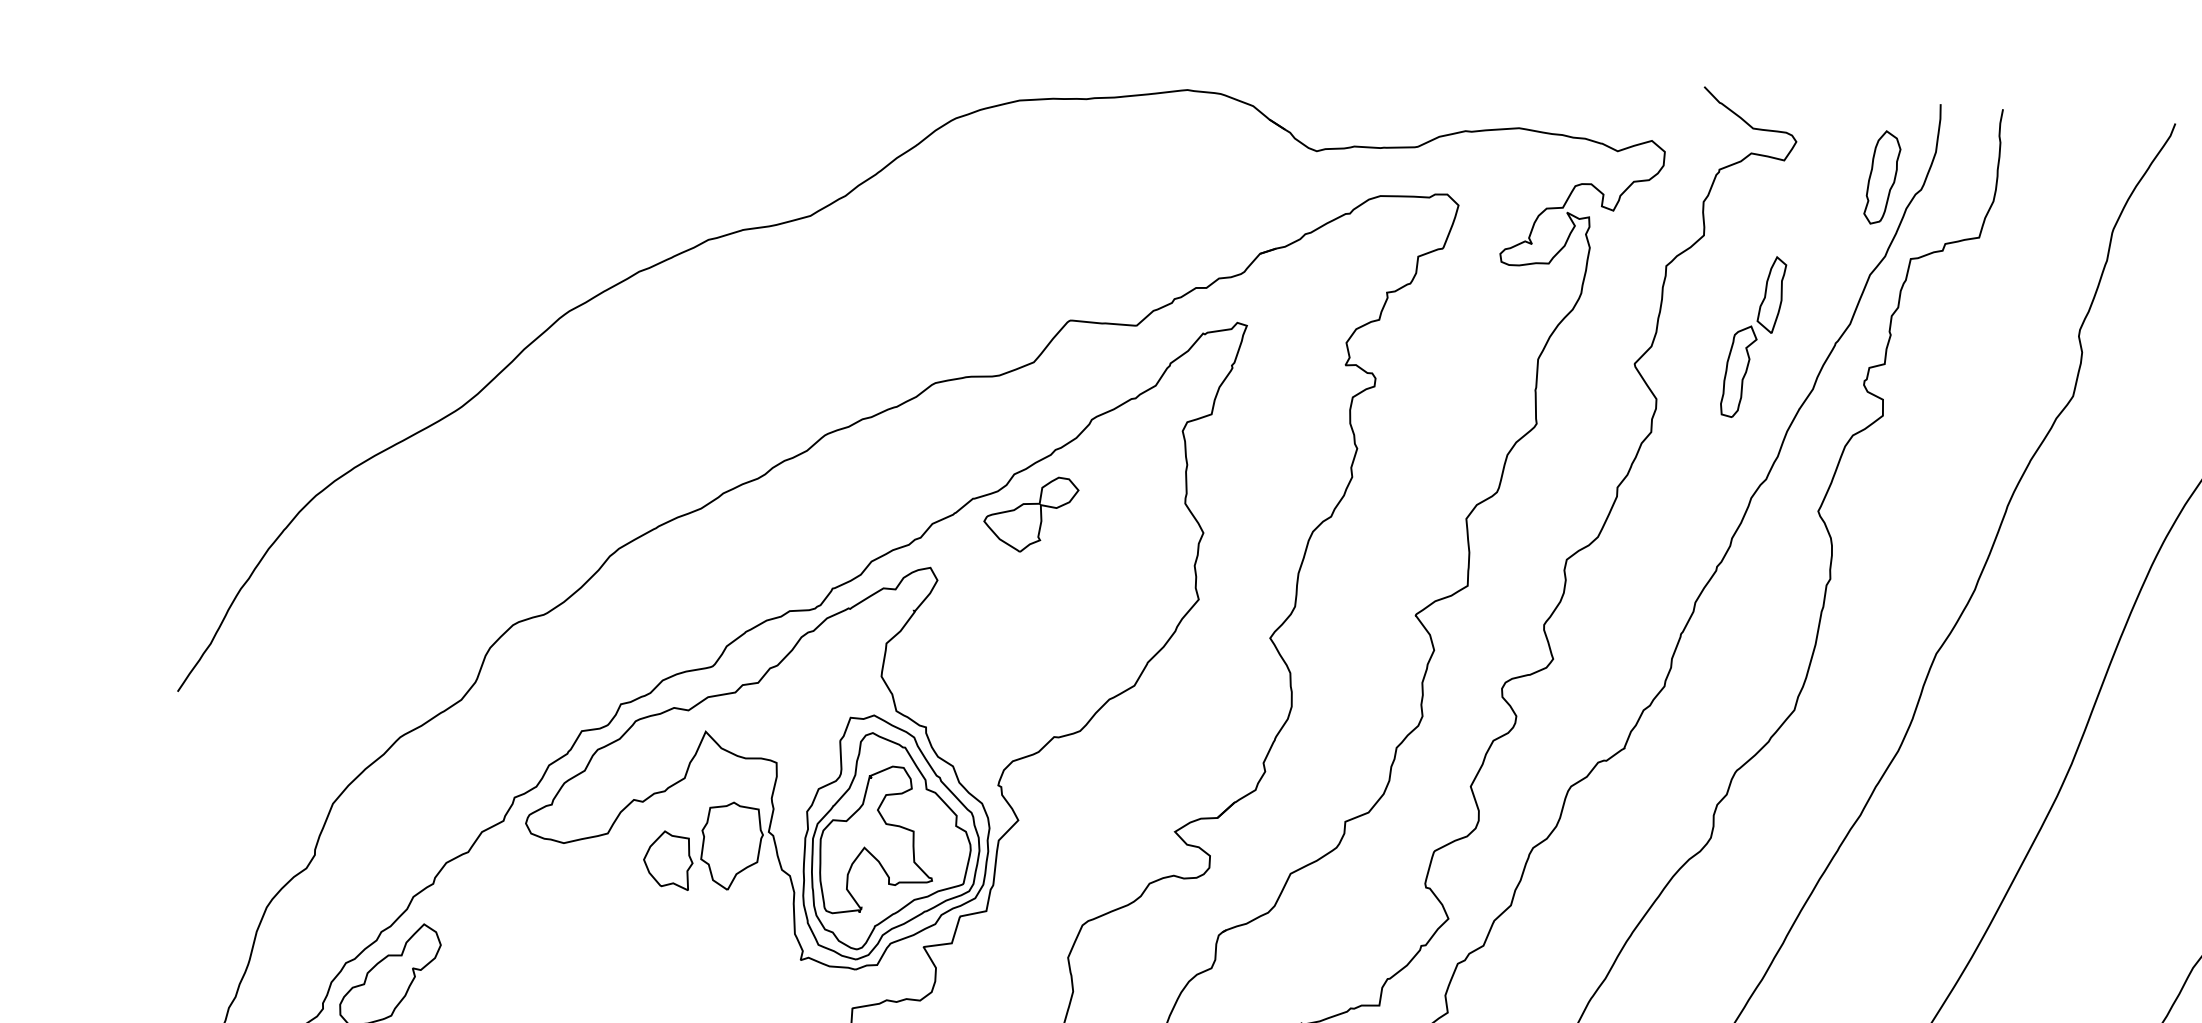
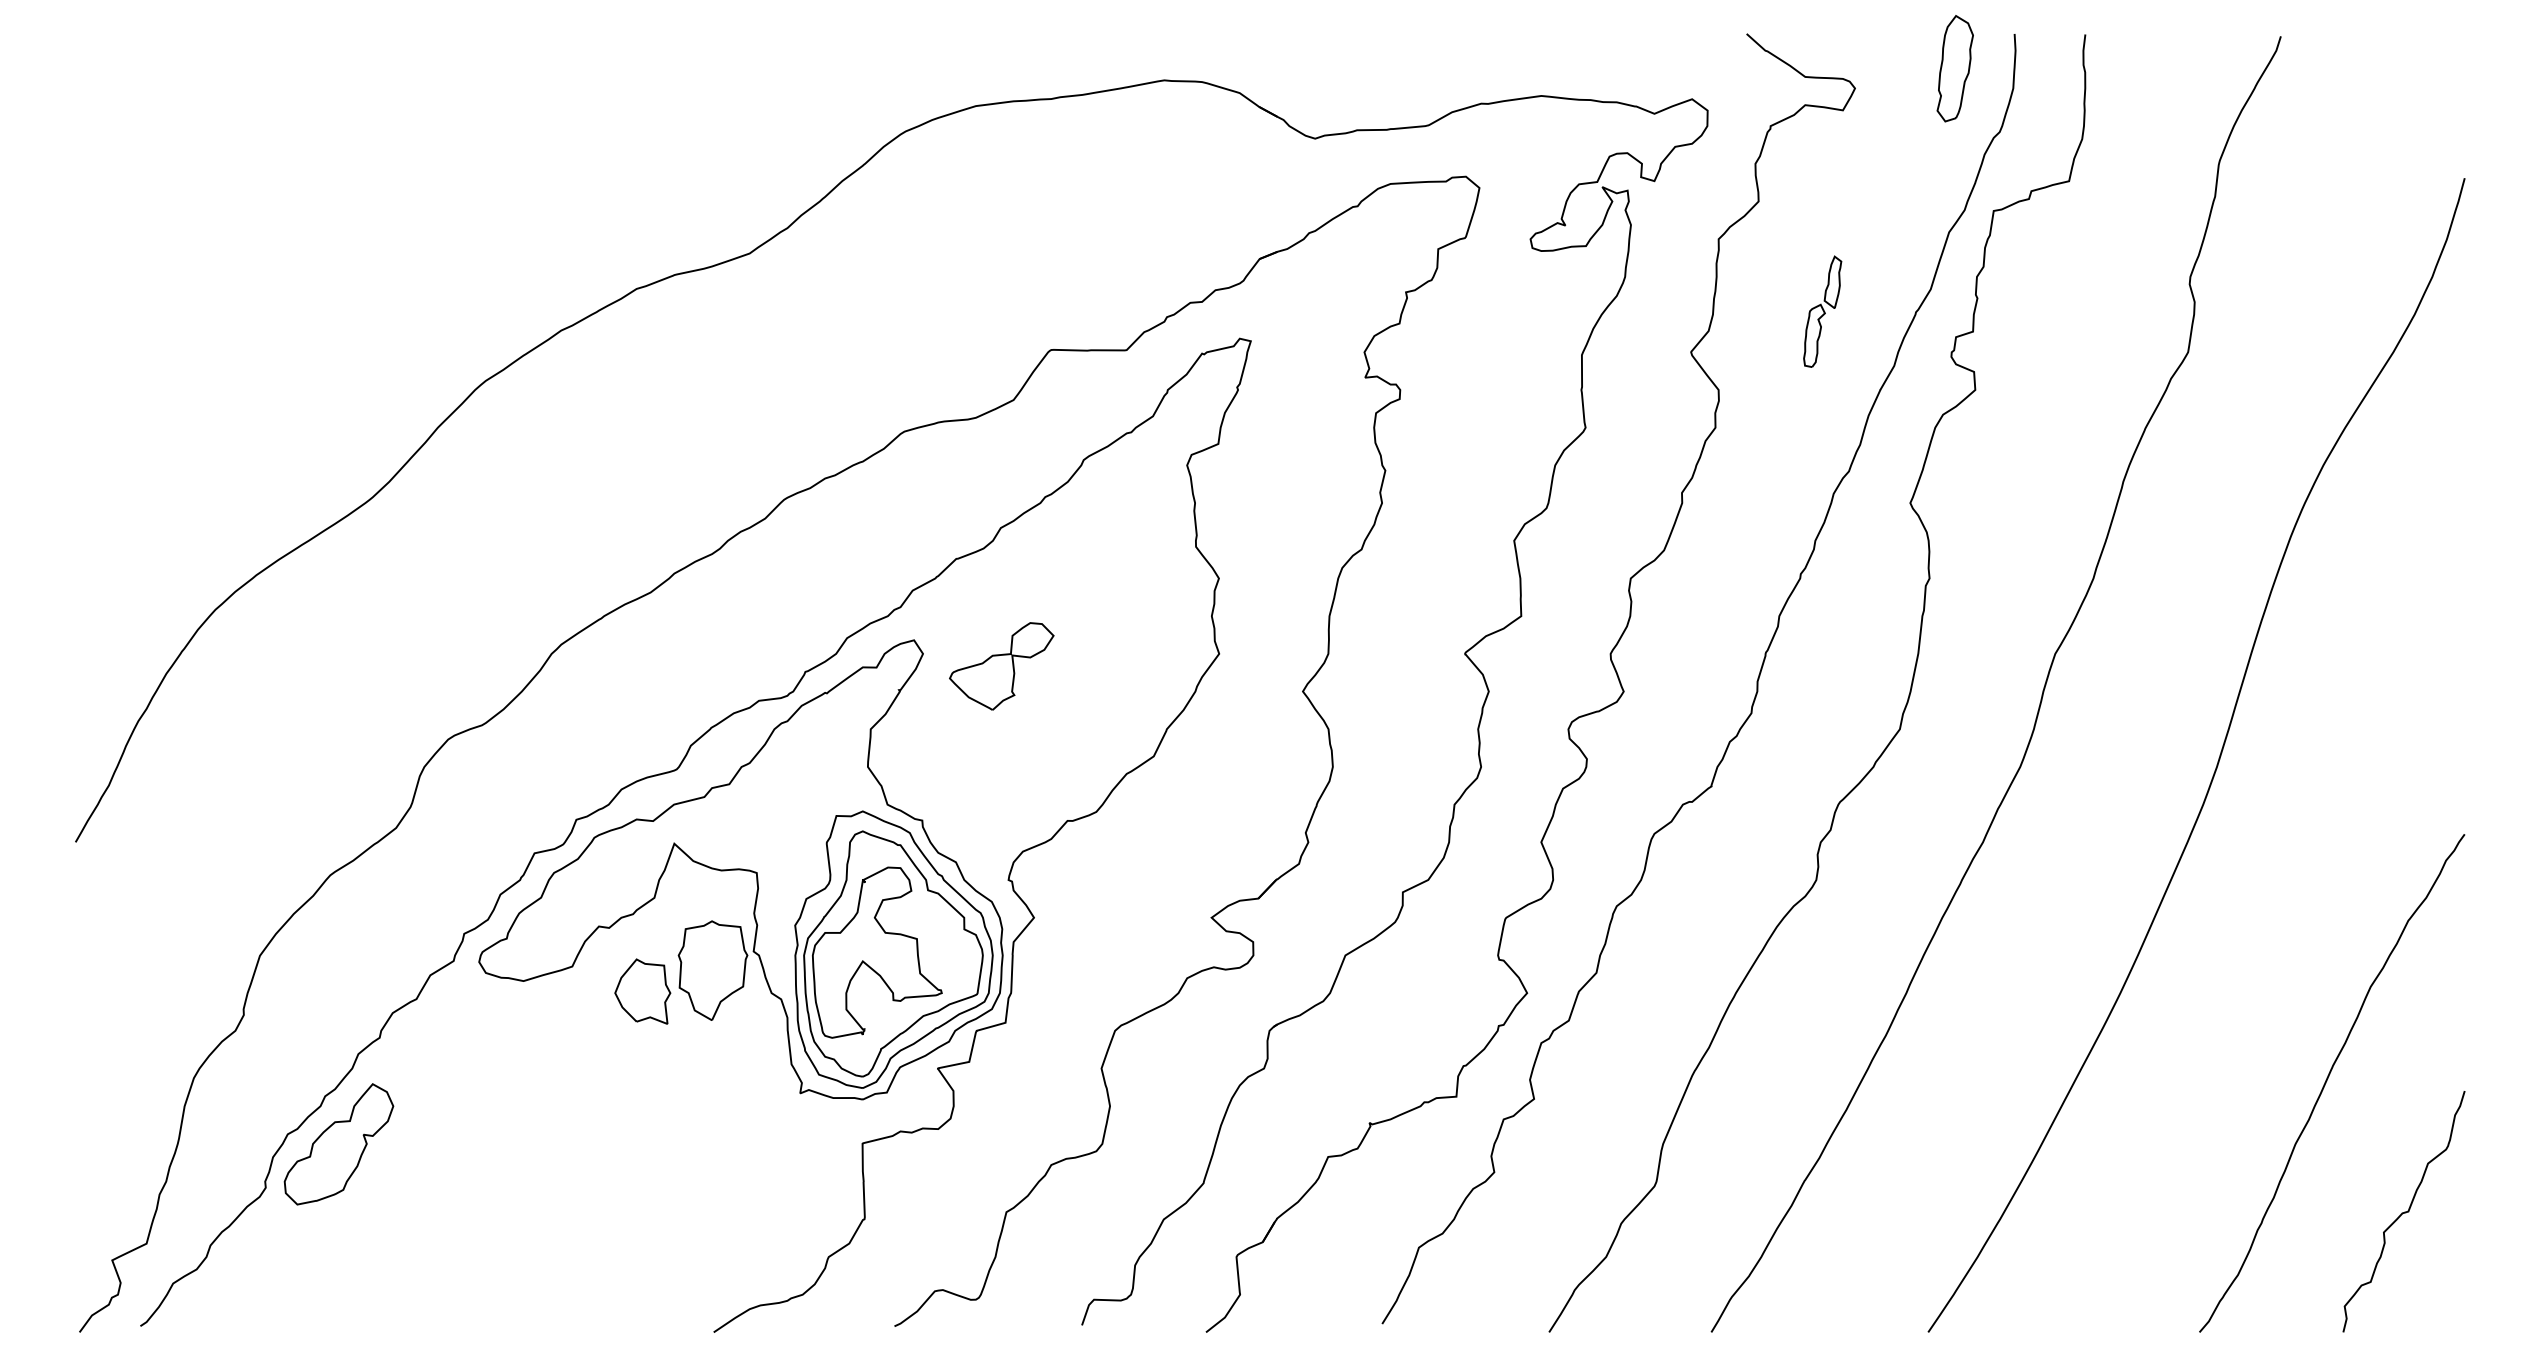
part: (1881, 177) -> (1954, 68), moved
part: (1753, 336) -> (1822, 311), size x0.6
part: (1030, 514) -> (1001, 666), moved

